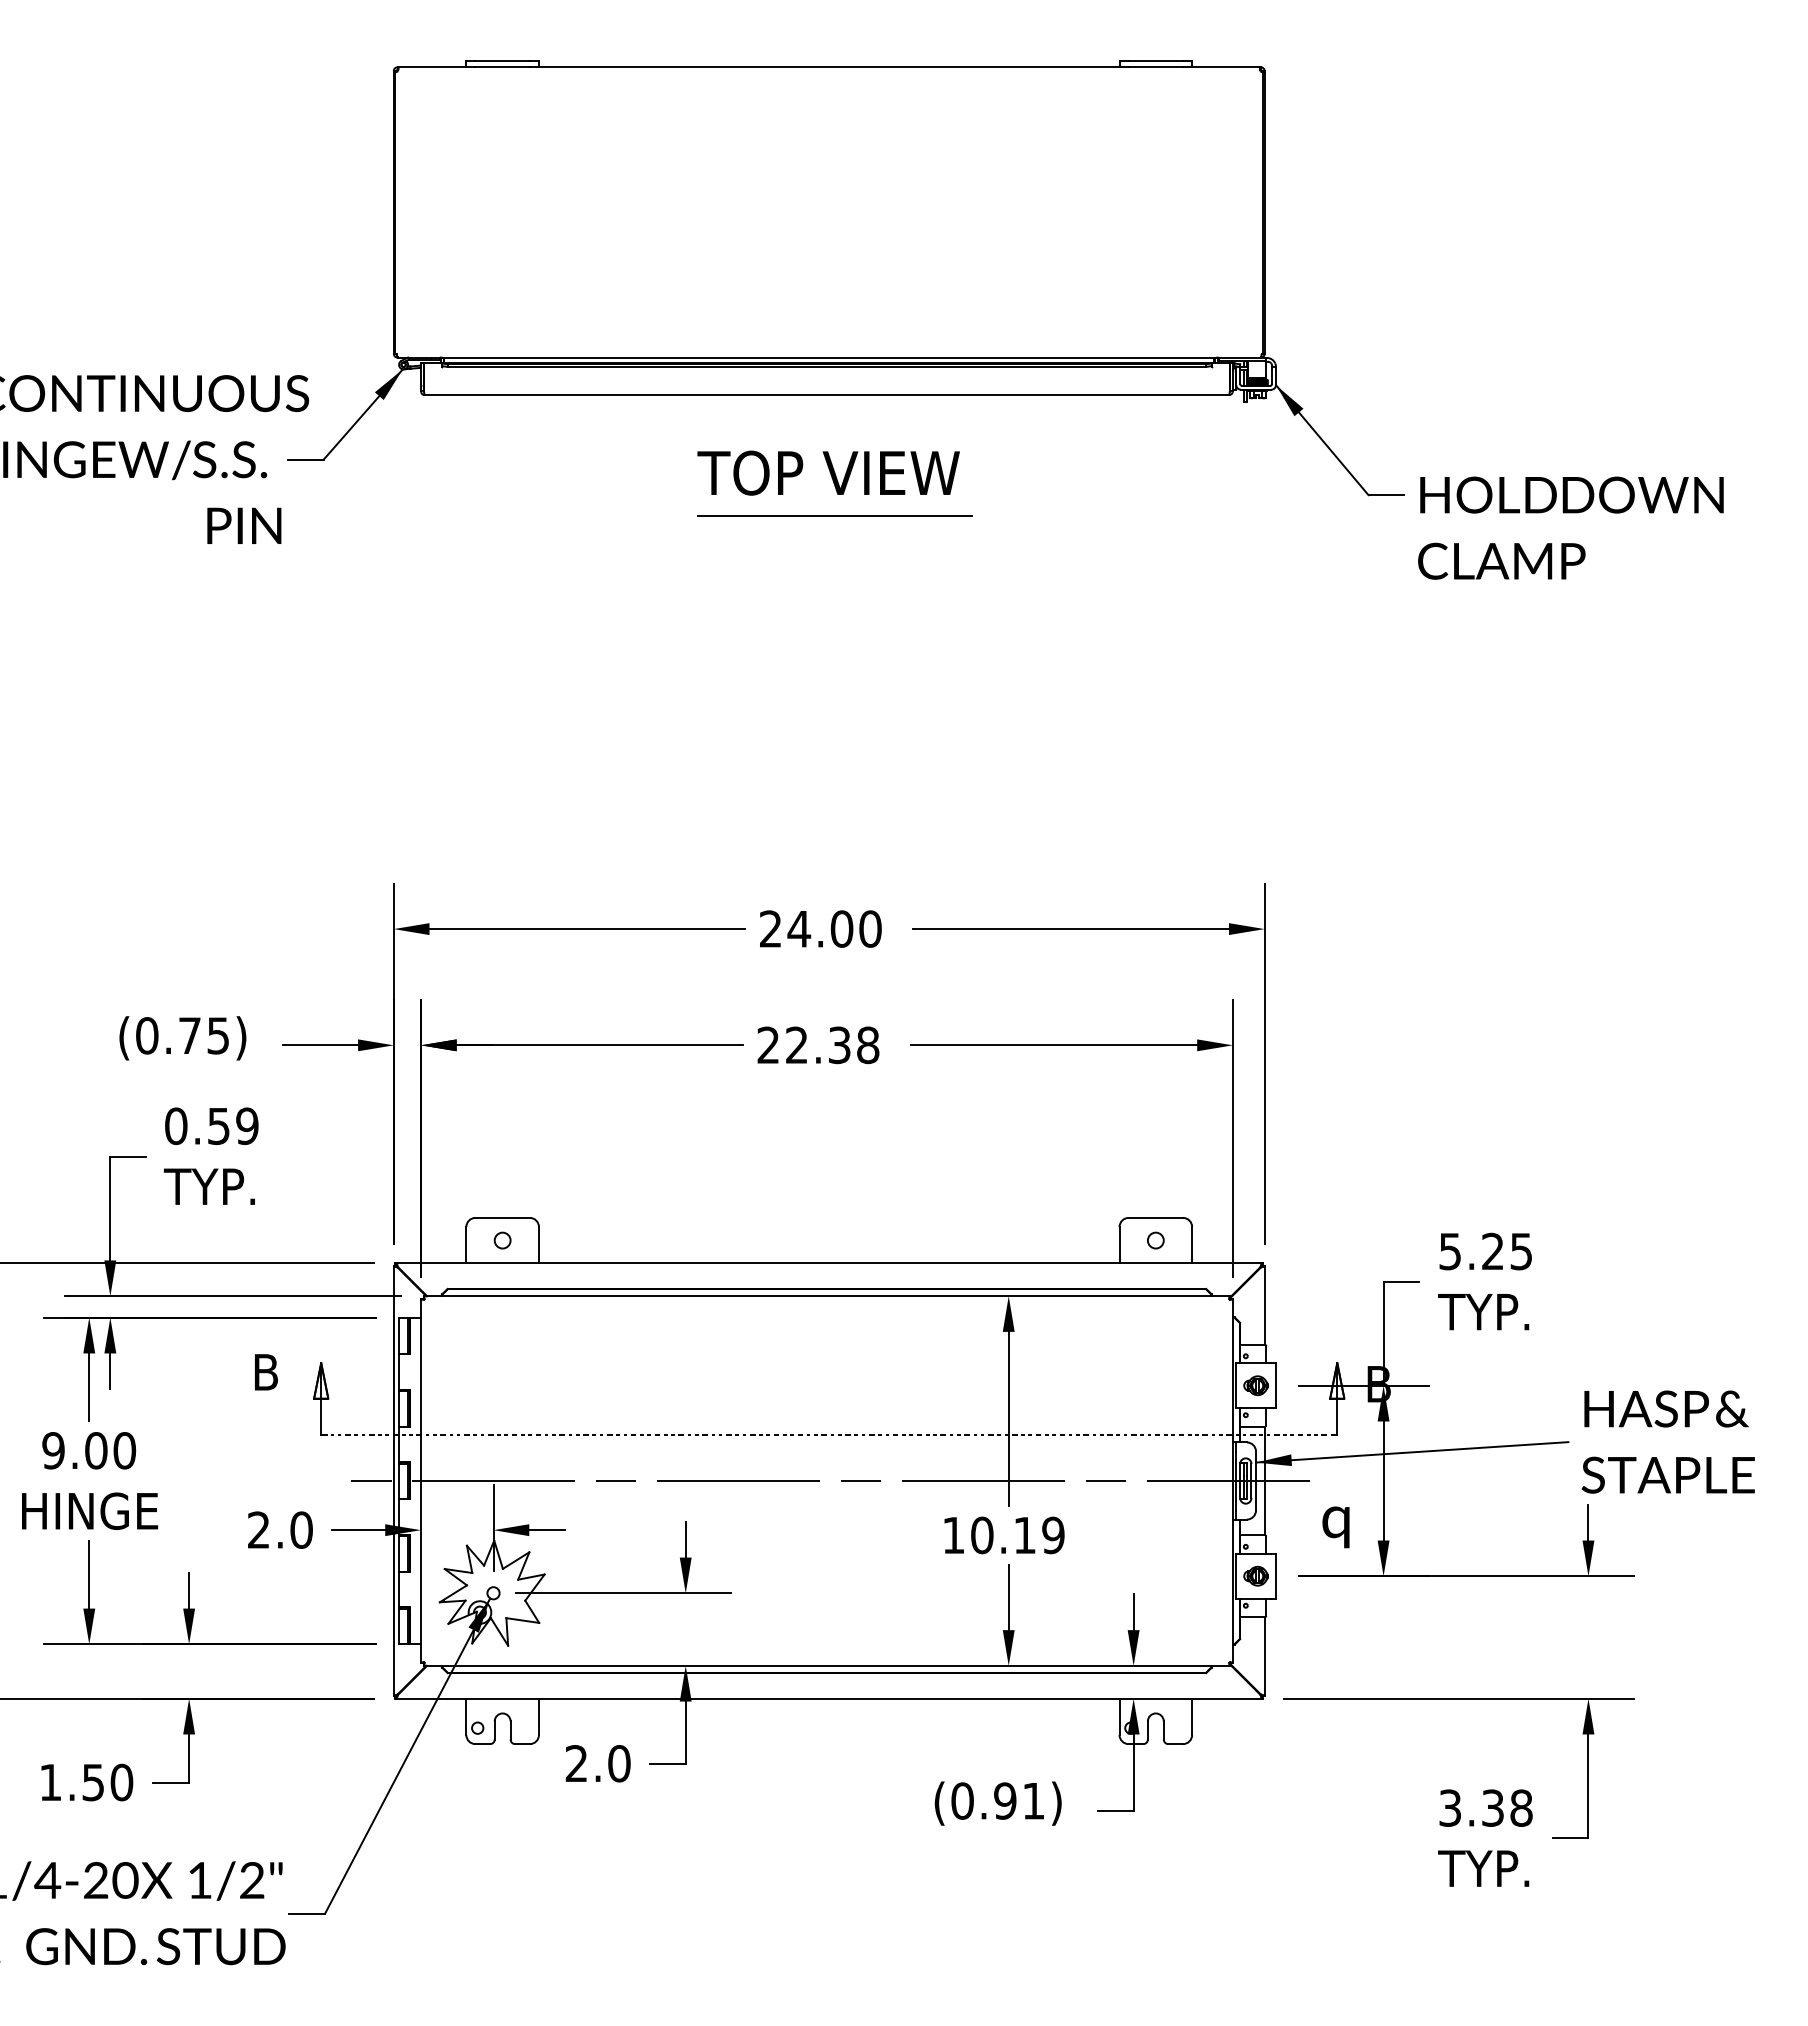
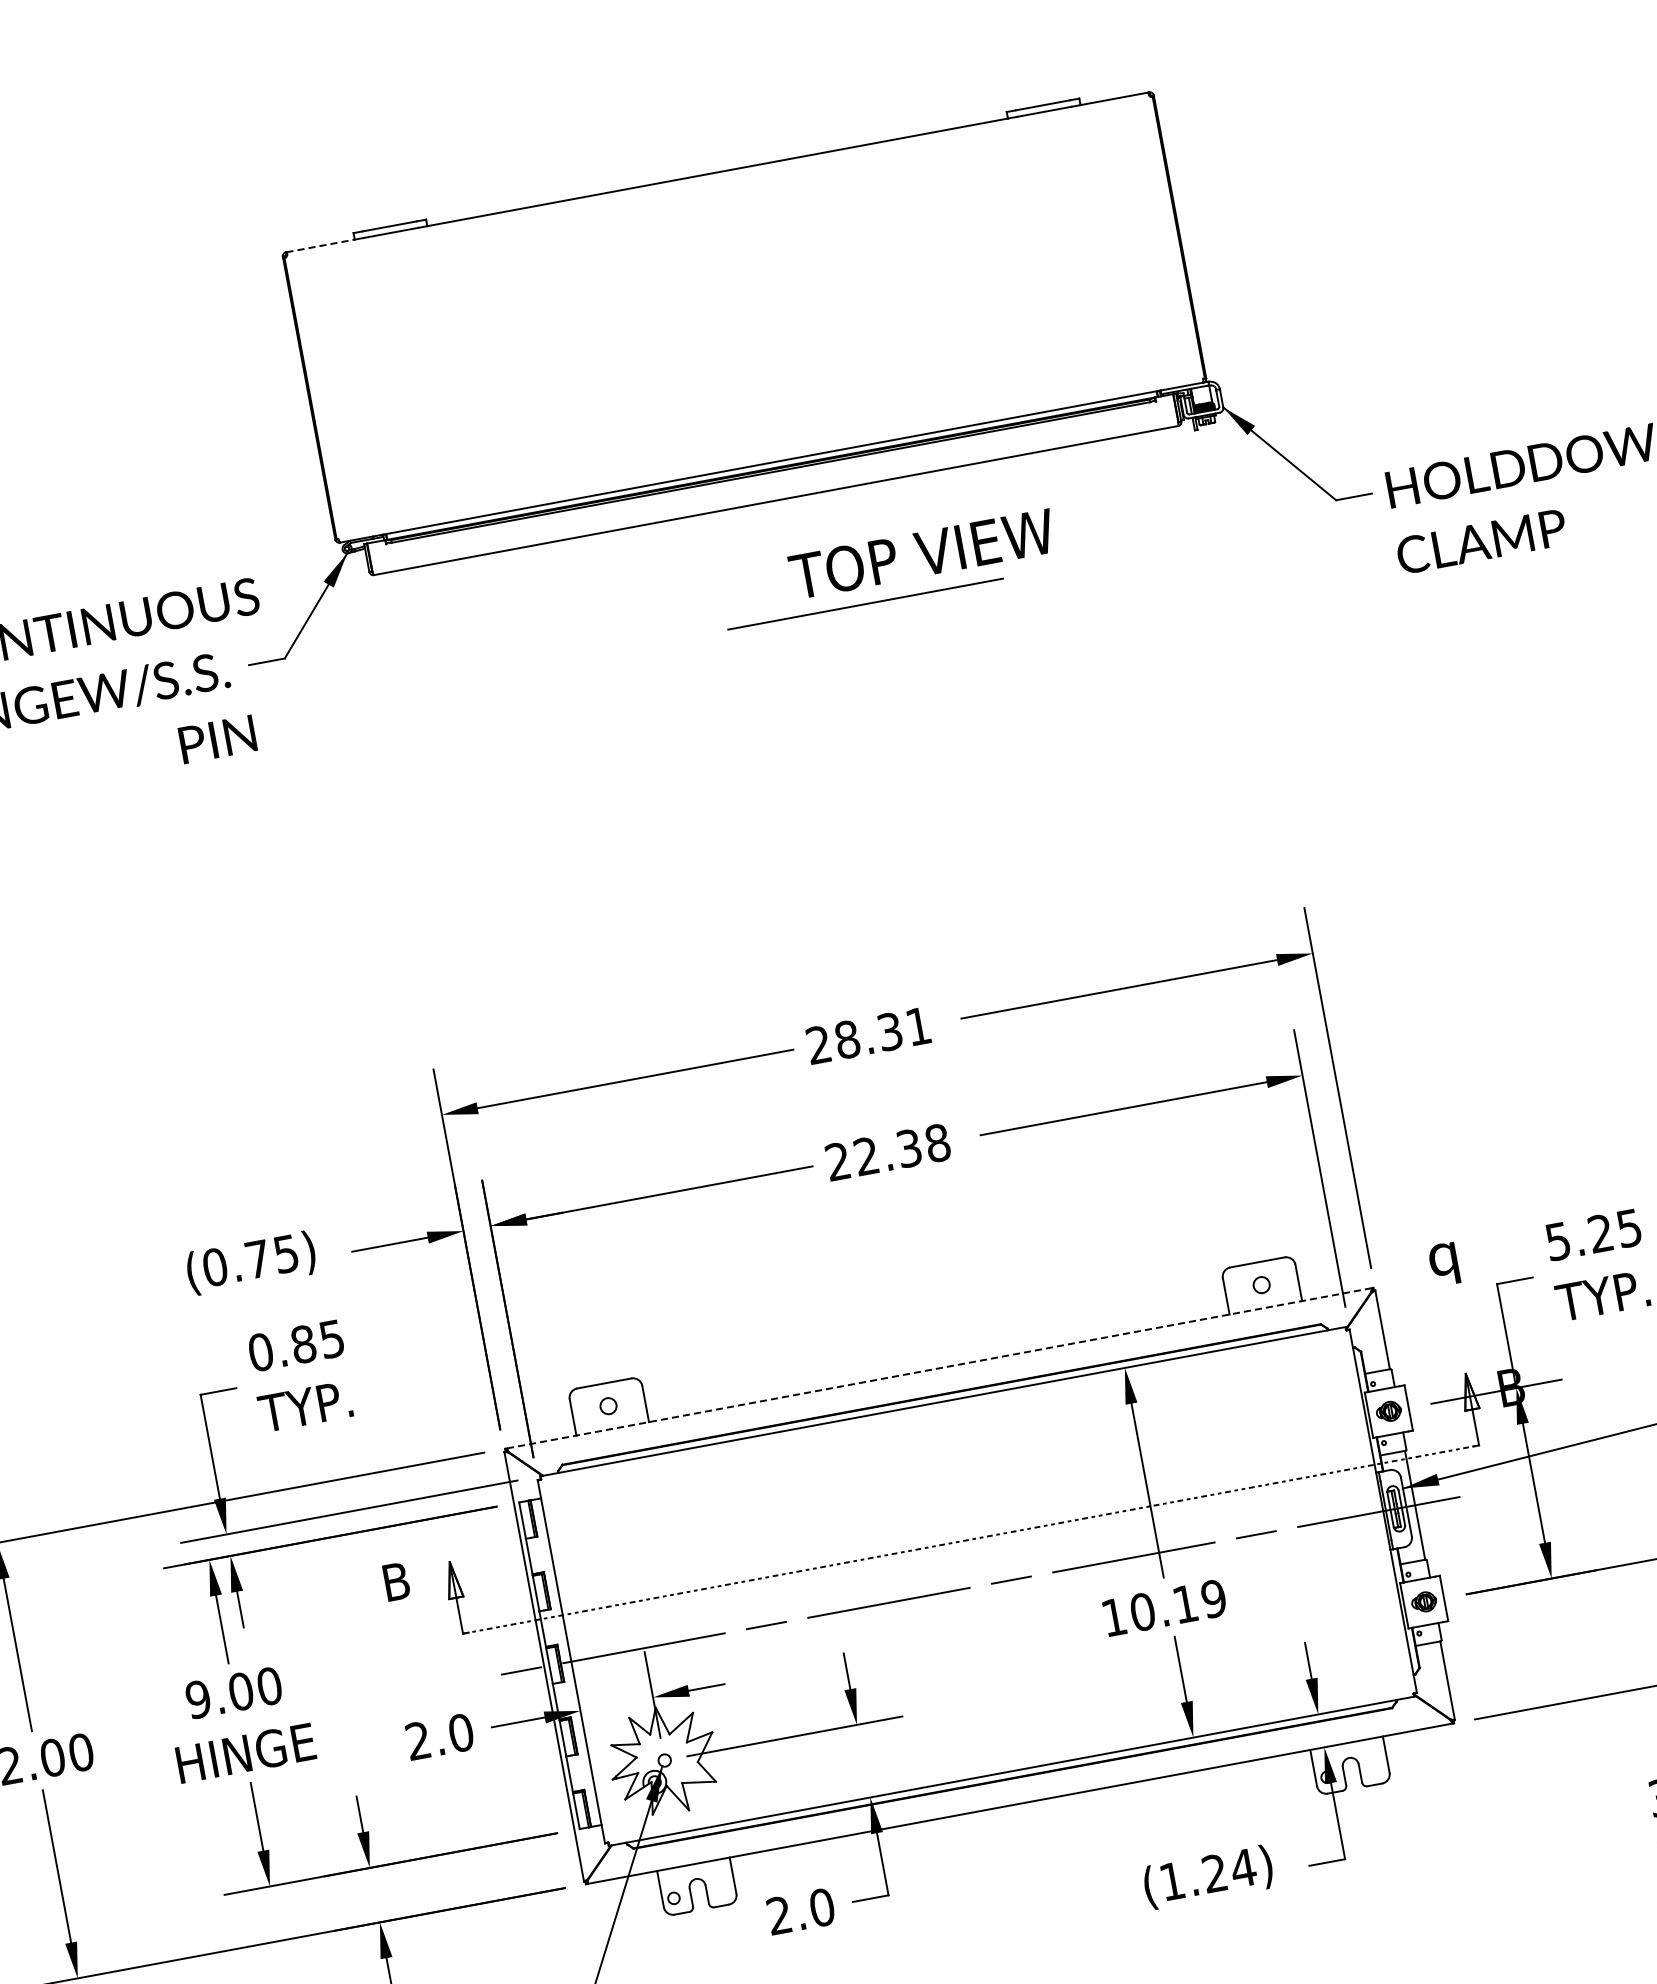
line: (432, 67) -> (320, 246), solid -> dashed
text: (828, 472) -> (921, 553), moved
line: (834, 515) -> (865, 603), moved
text: (834, 928) -> (882, 1032), 24.00 -> 28.31
text: (232, 1126) -> (317, 1342), 0.59 -> 0.85
line: (829, 1263) -> (939, 1368), solid -> dashed
text: (1335, 1527) -> (1443, 1264), moved
text: (998, 1800) -> (1208, 1874), (0.91) -> (1.24)

